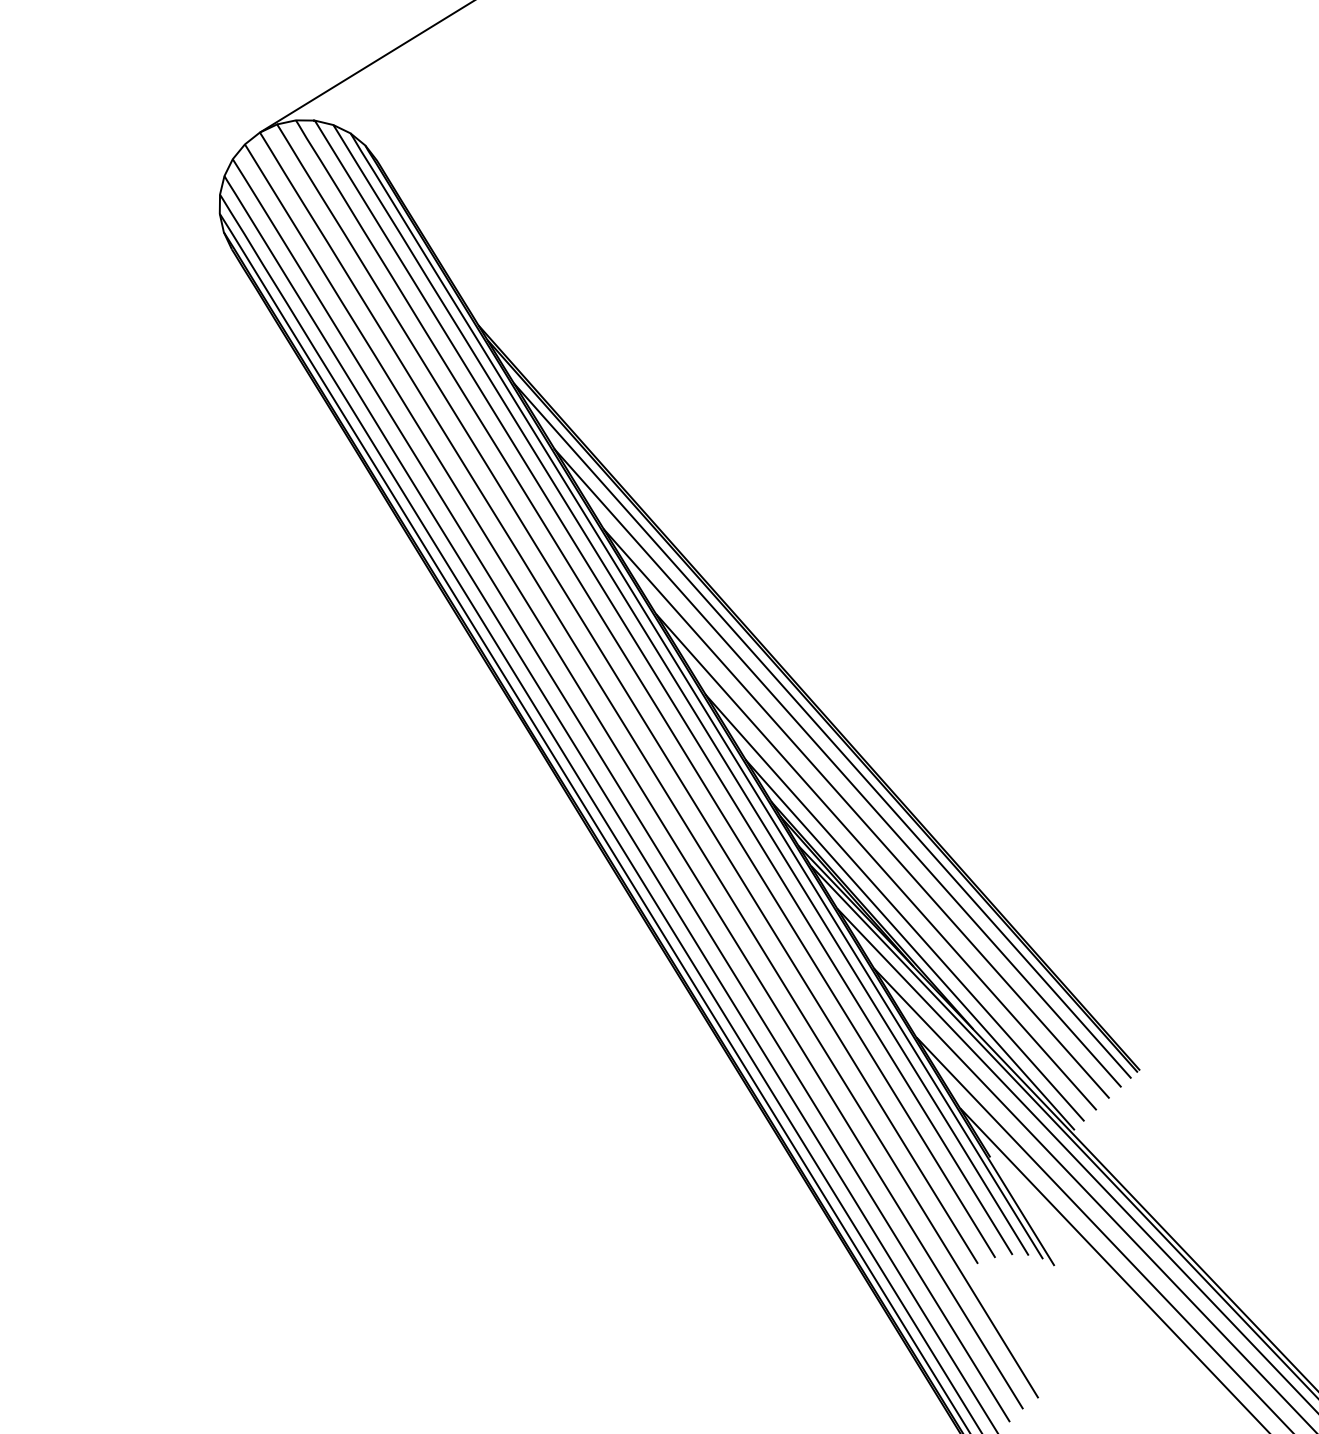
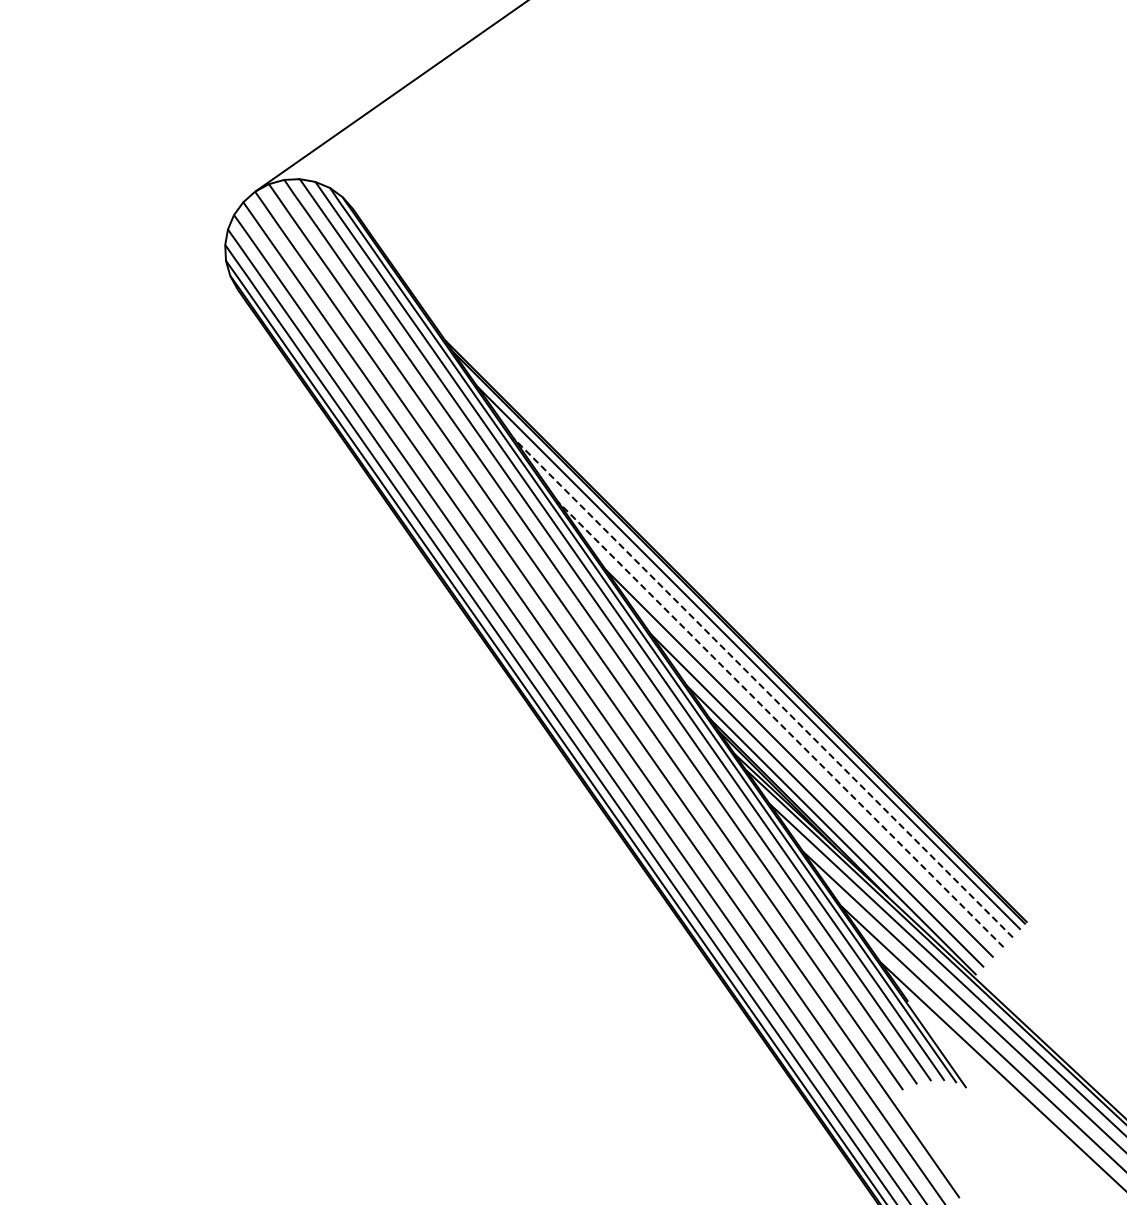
line: (837, 767) -> (762, 687), solid -> dashed
line: (856, 813) -> (780, 724), solid -> dashed

